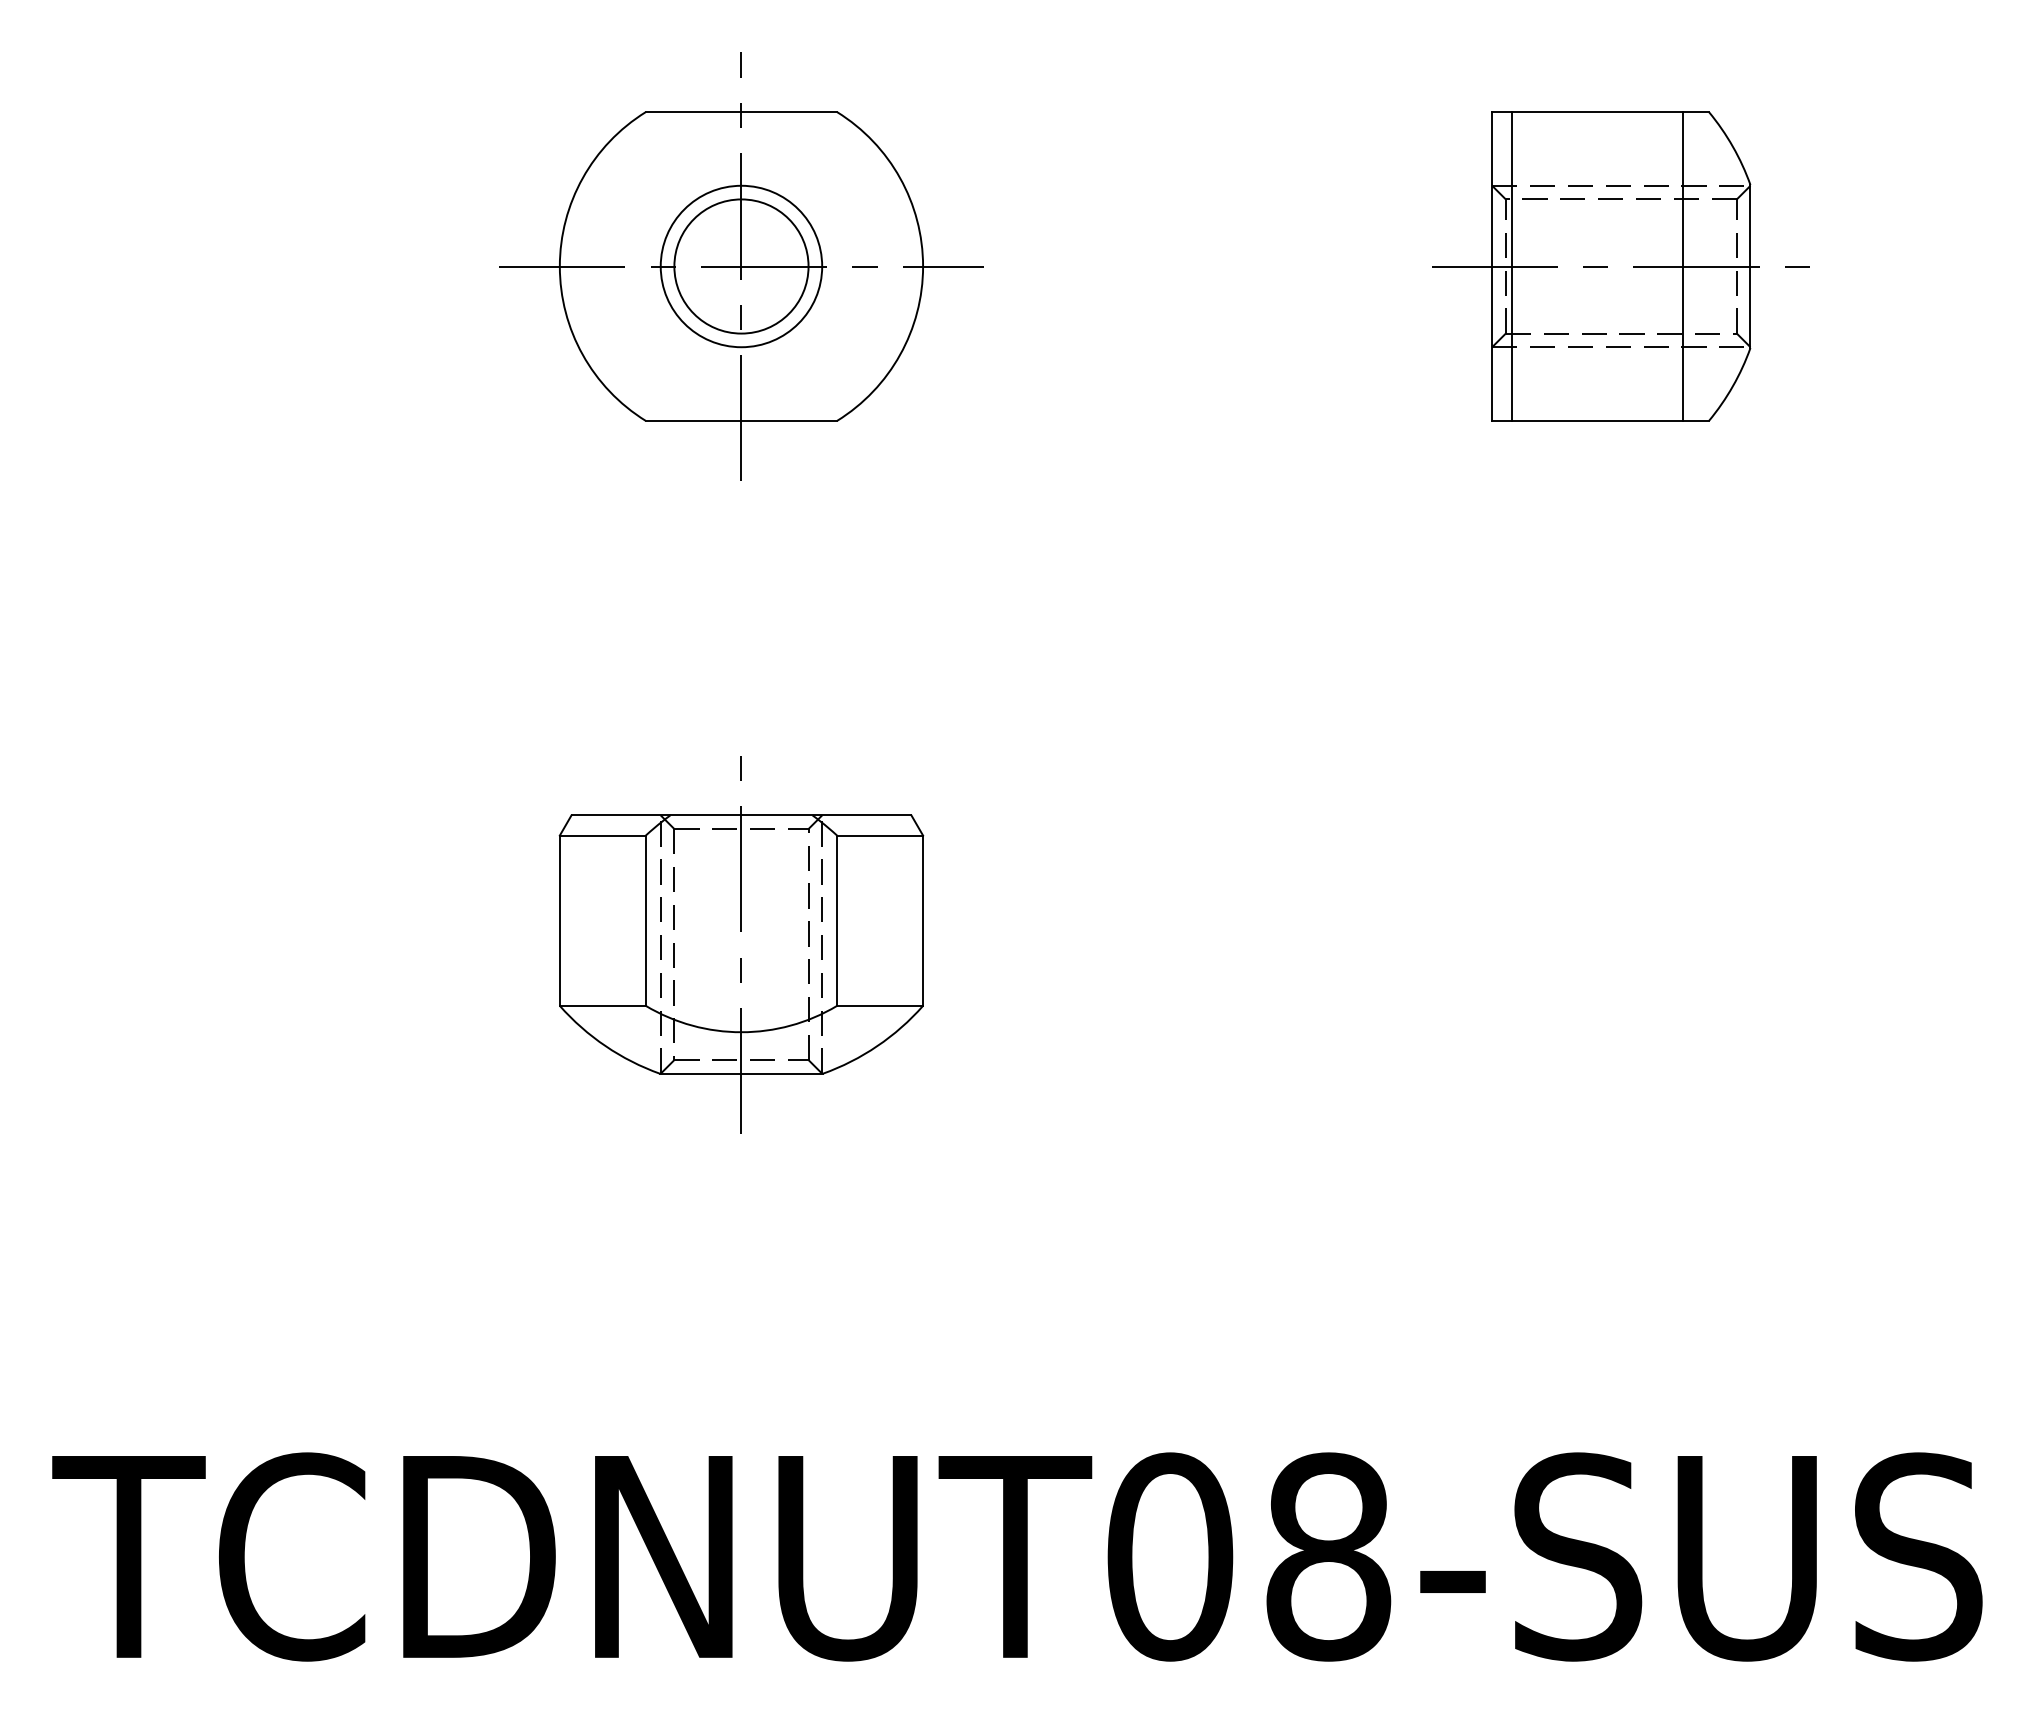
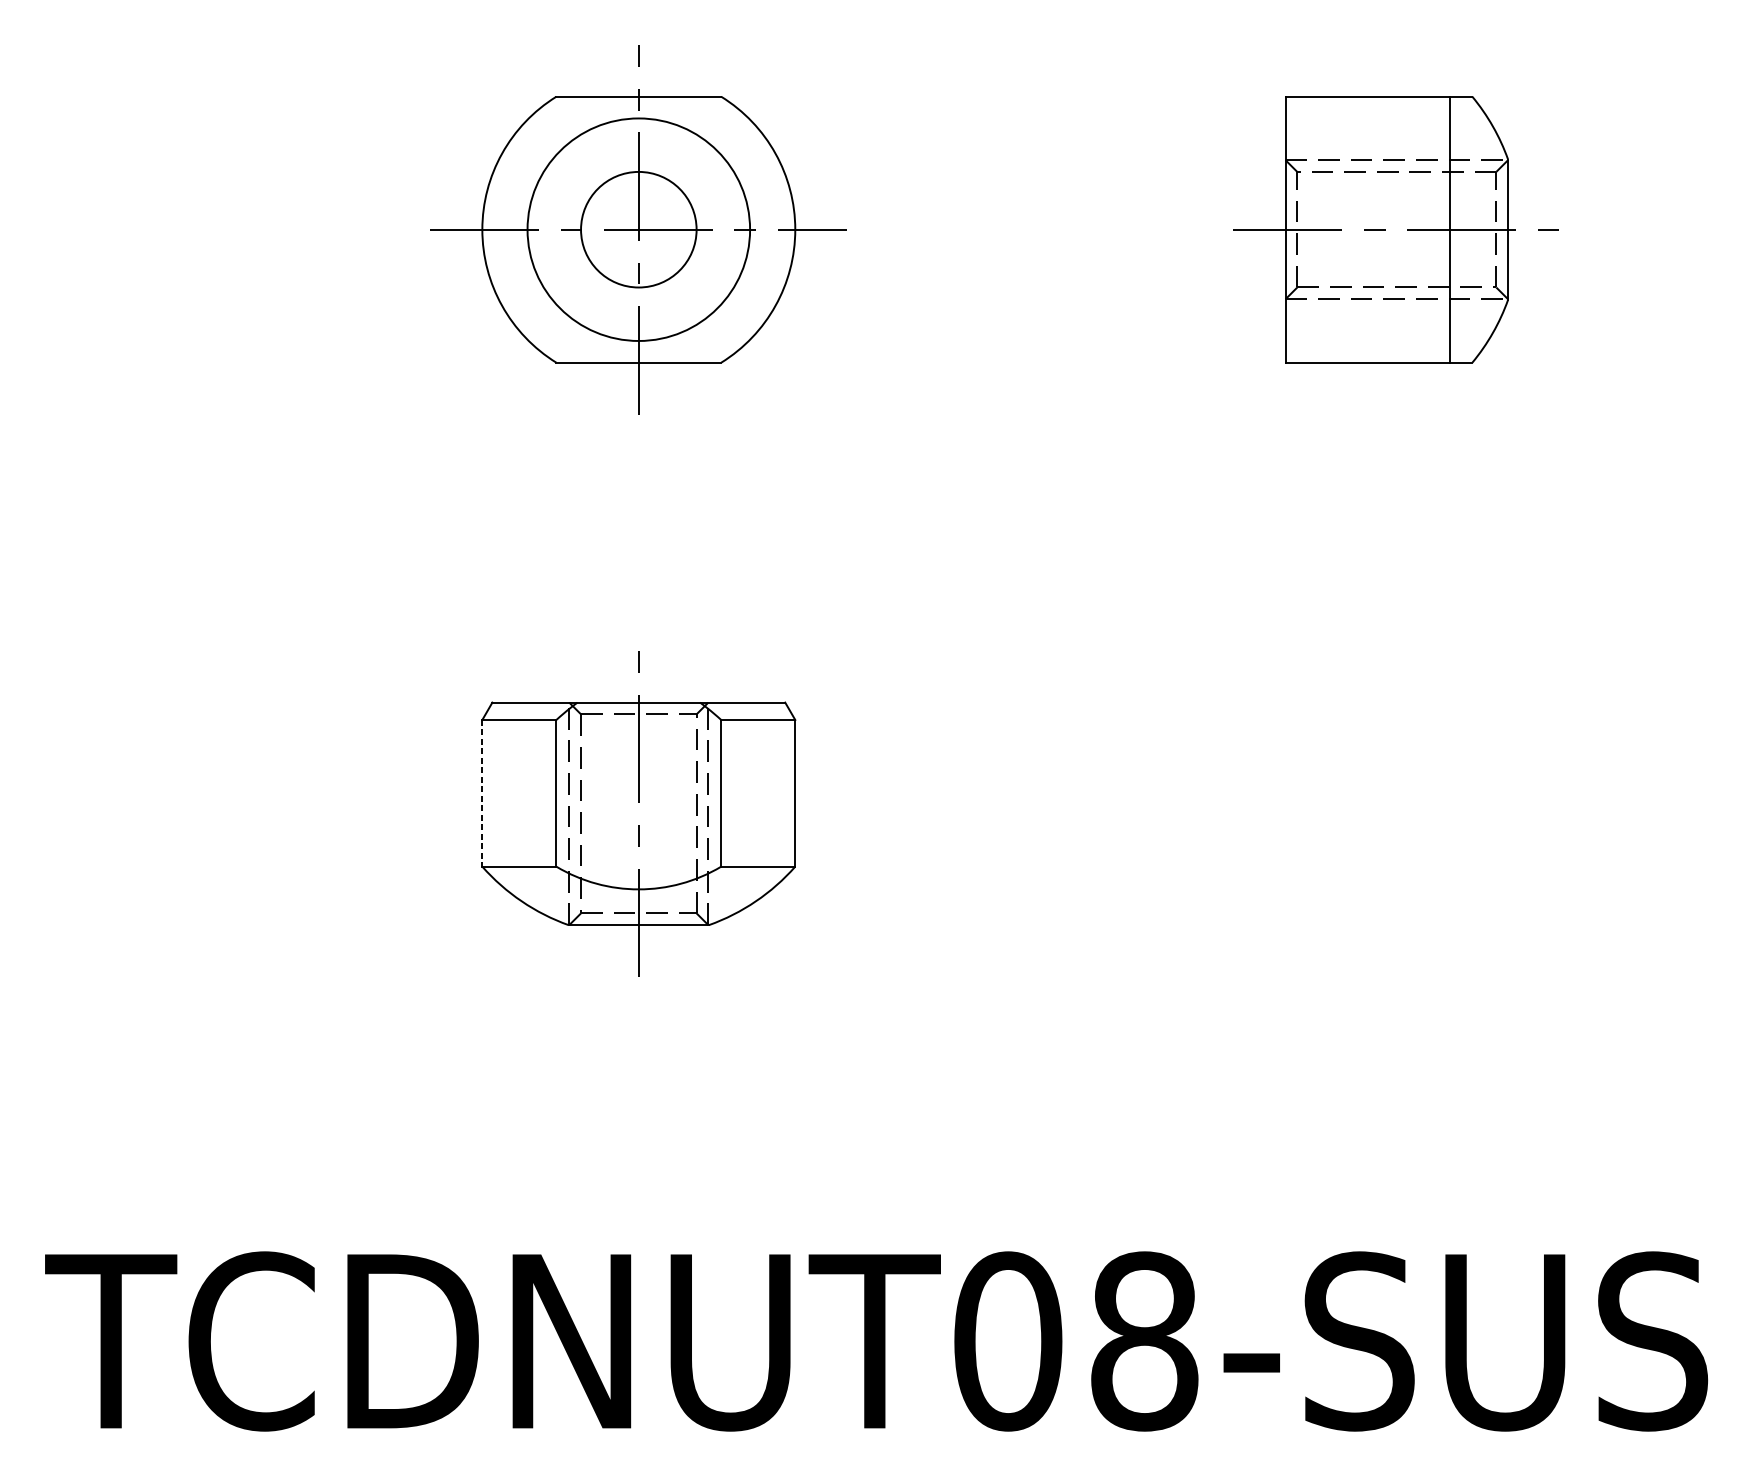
circle: (741, 266) -> (638, 229), size x1.6
line: (1512, 266) -> (1303, 229), removed
line: (559, 921) -> (482, 793), solid -> dashed

